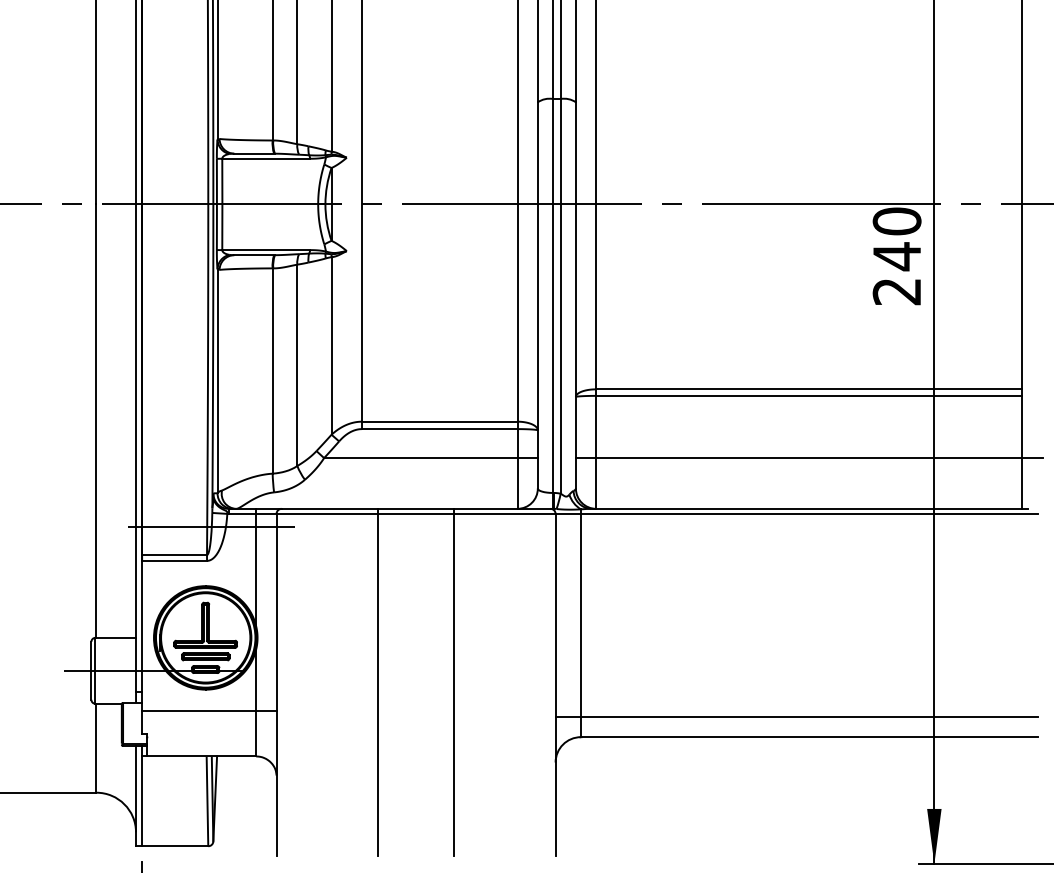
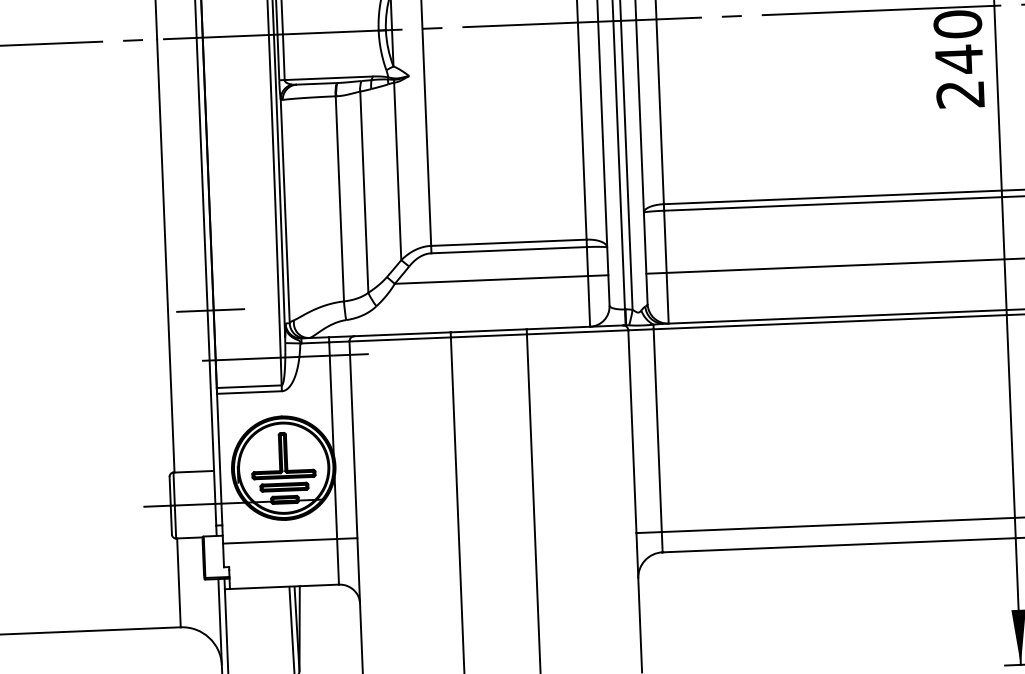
line: (138, 477) -> (210, 310), added

